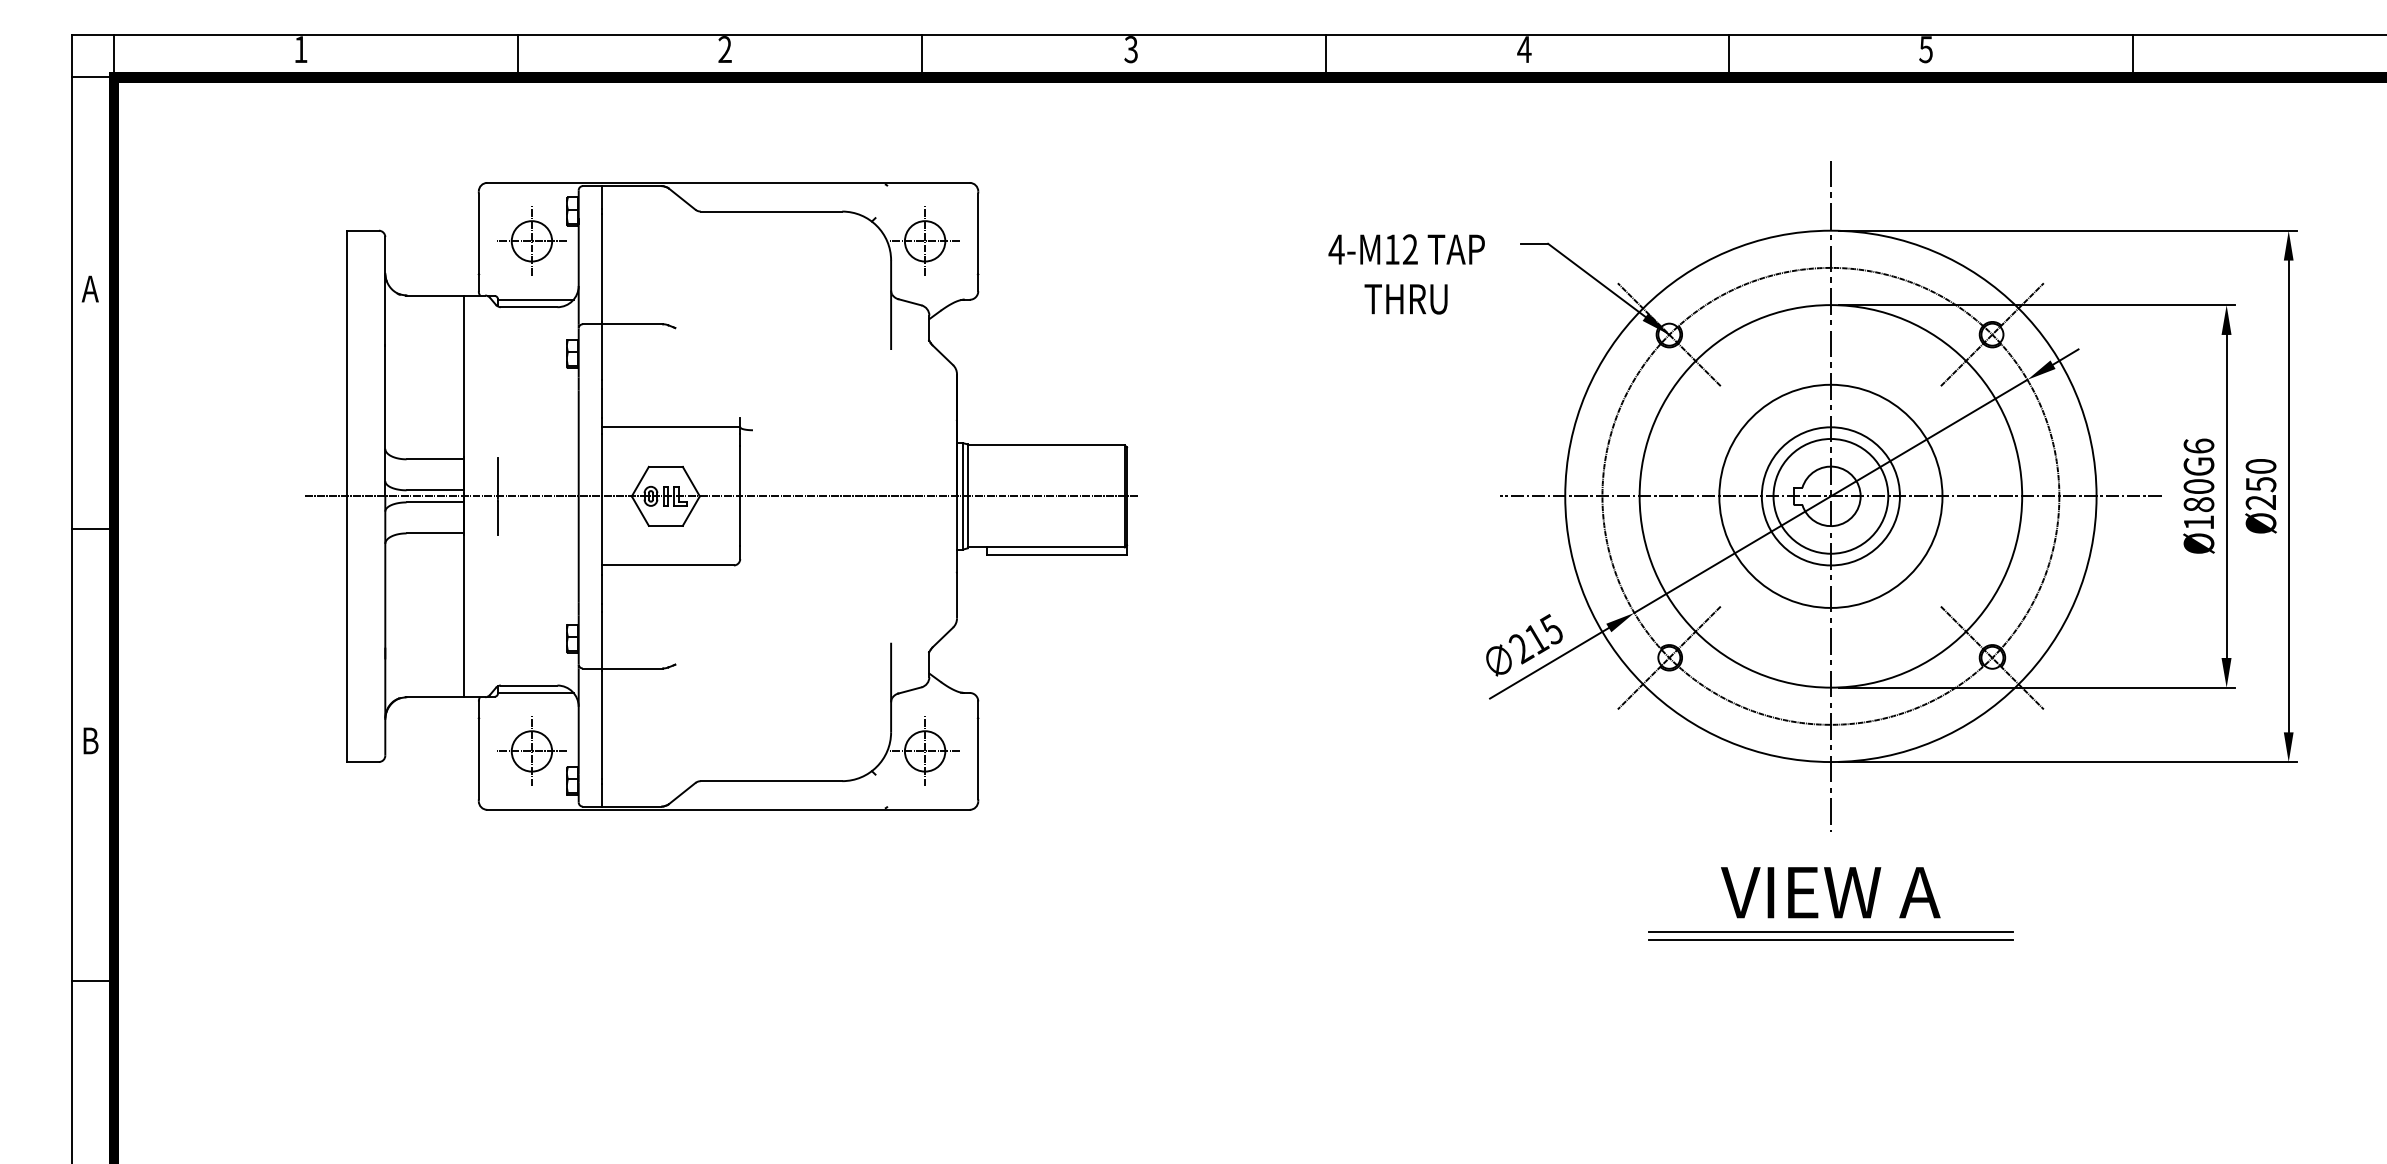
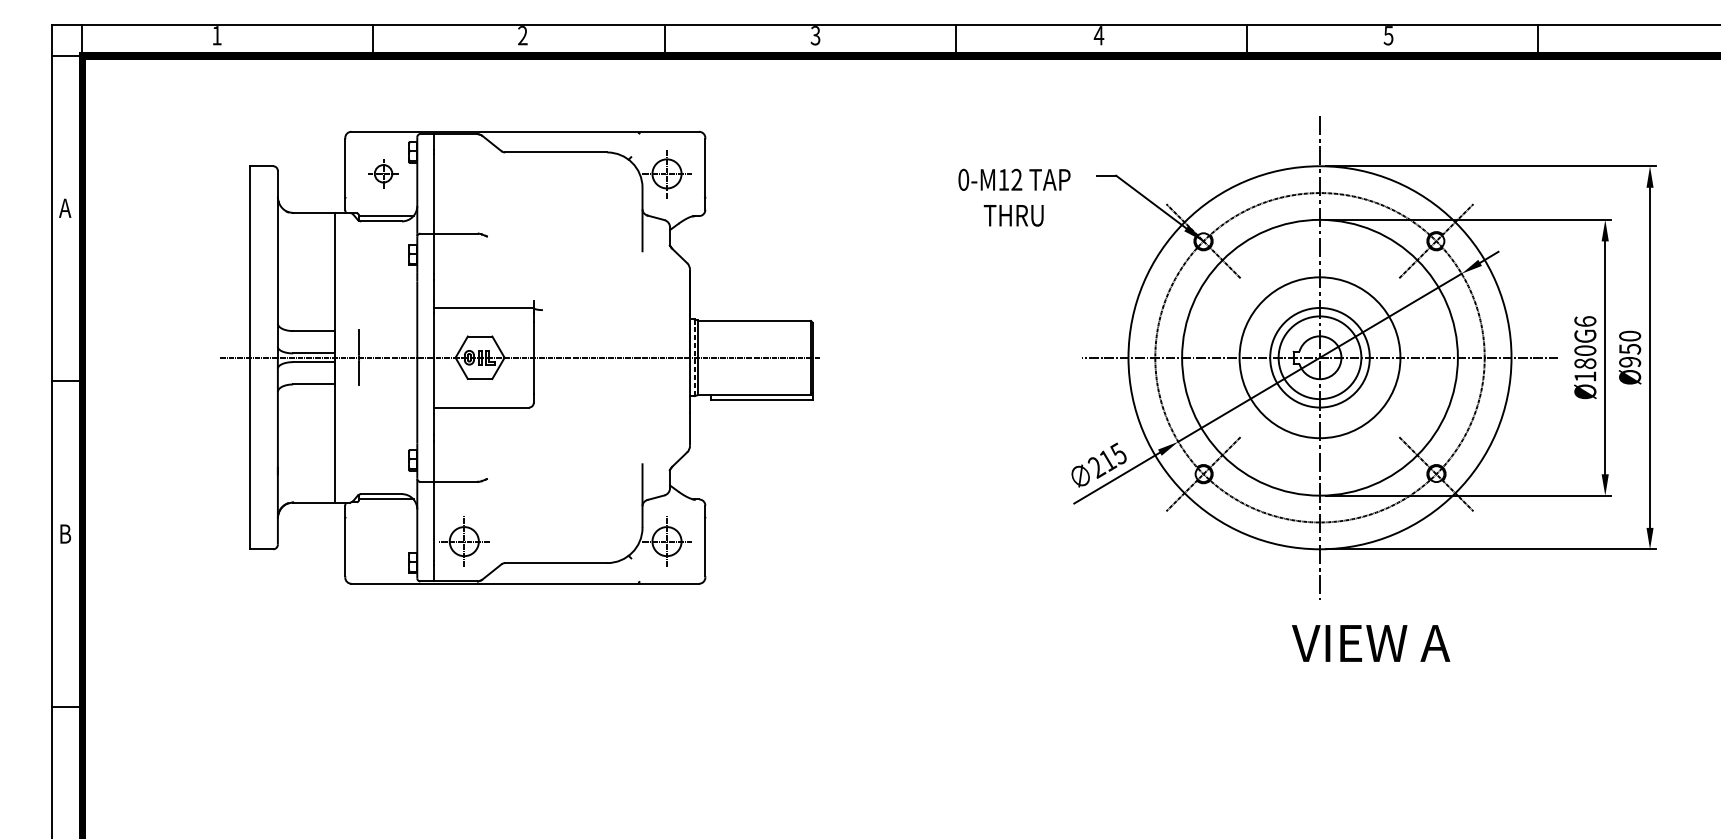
part: (531, 240) -> (383, 173), size x0.6
text: (1336, 249) -> (963, 179), 4-M12 -> 0-M12
line: (963, 496) -> (694, 357), solid -> dashed
text: (2261, 502) -> (1630, 362), Ø250 -> Ø950
part: (531, 750) -> (464, 540), moved
text: (1830, 892) -> (1370, 643), moved
line: (1830, 931) -> (1319, 671), removed
line: (1830, 940) -> (1319, 677), removed

